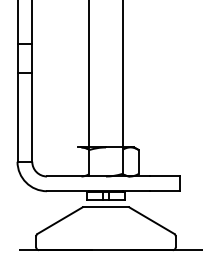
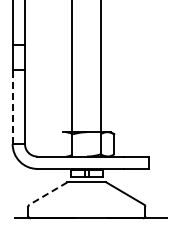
line: (17, 116) -> (12, 106), solid -> dashed
line: (60, 220) -> (48, 193), solid -> dashed

